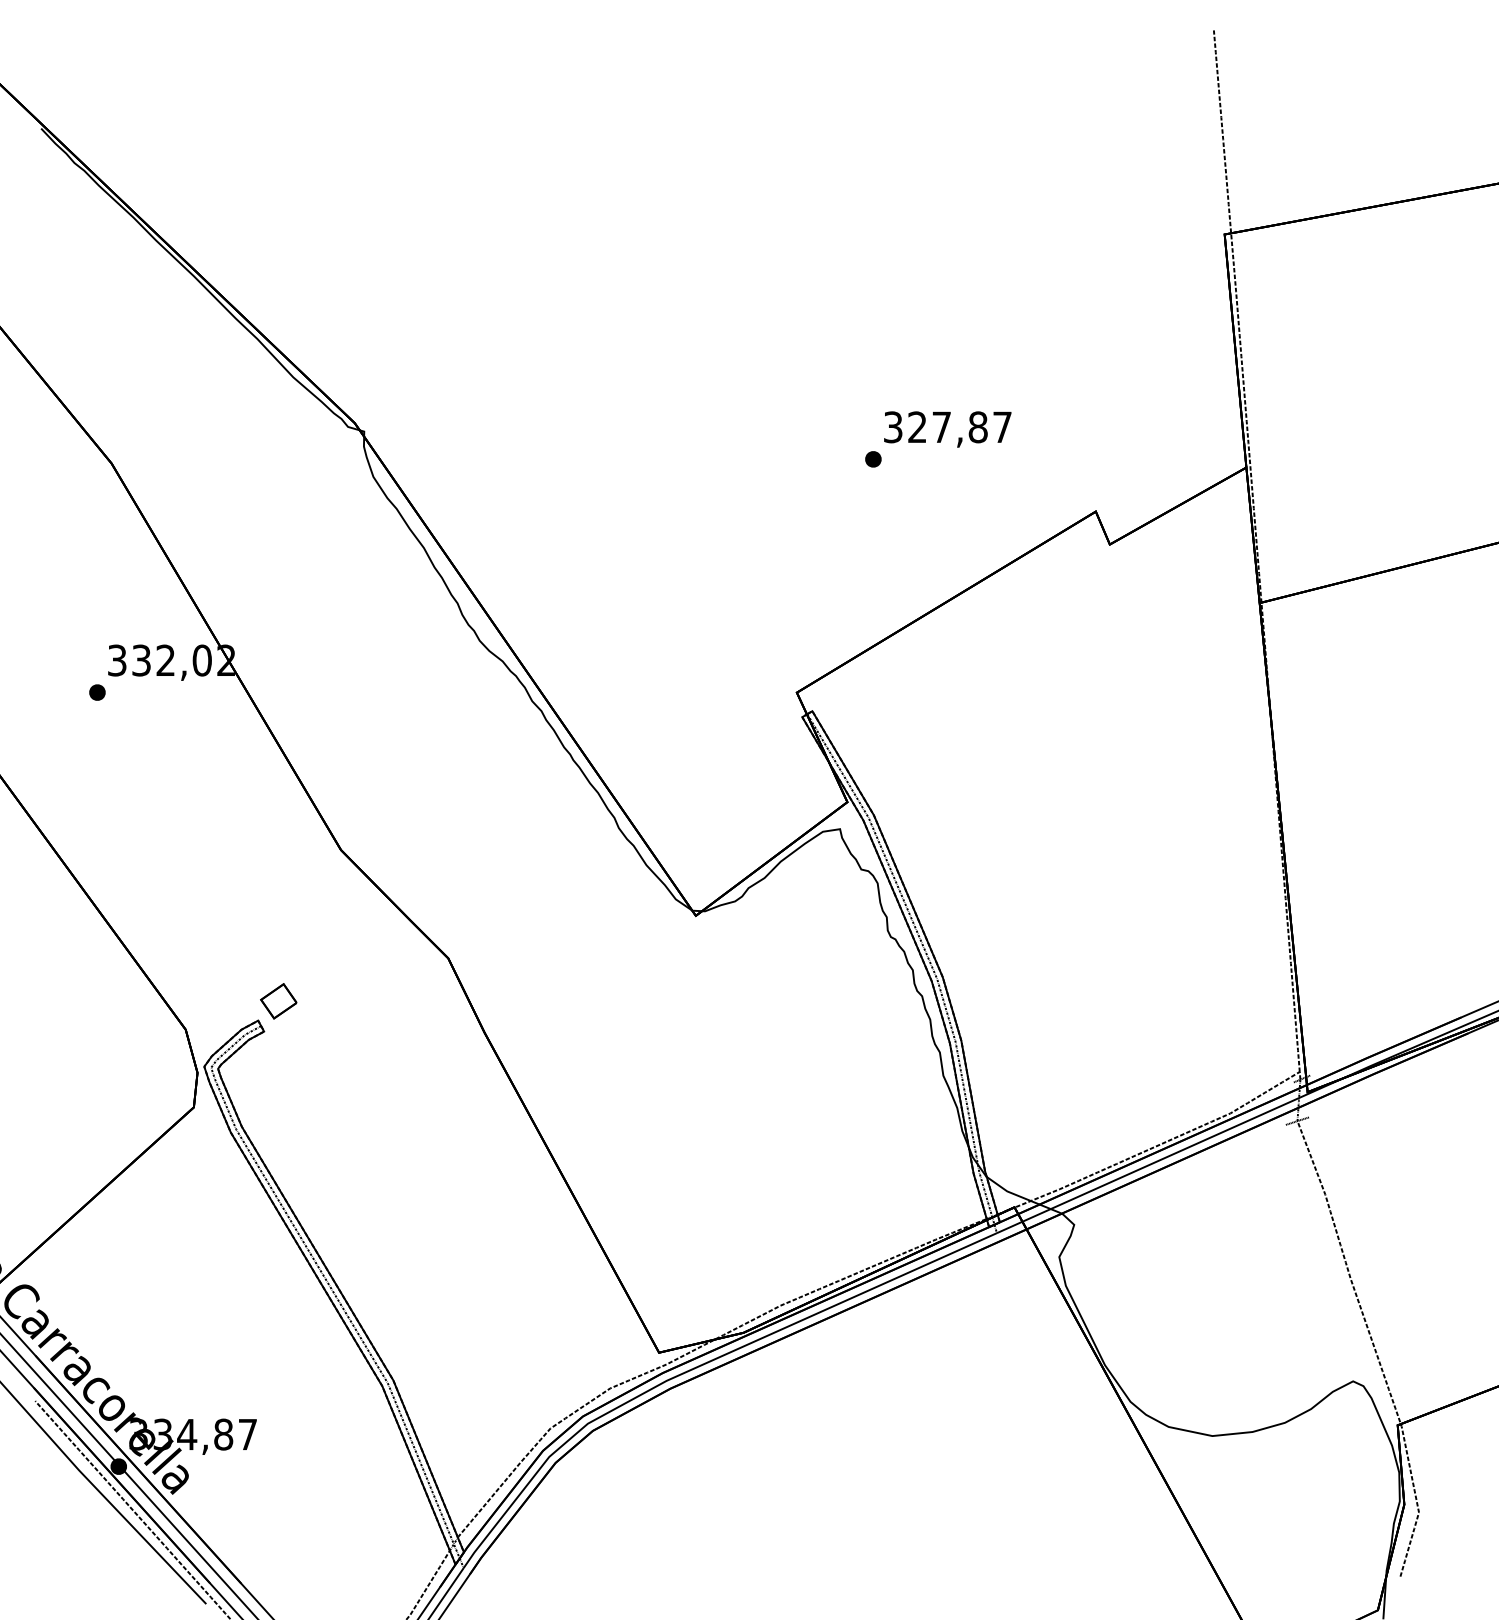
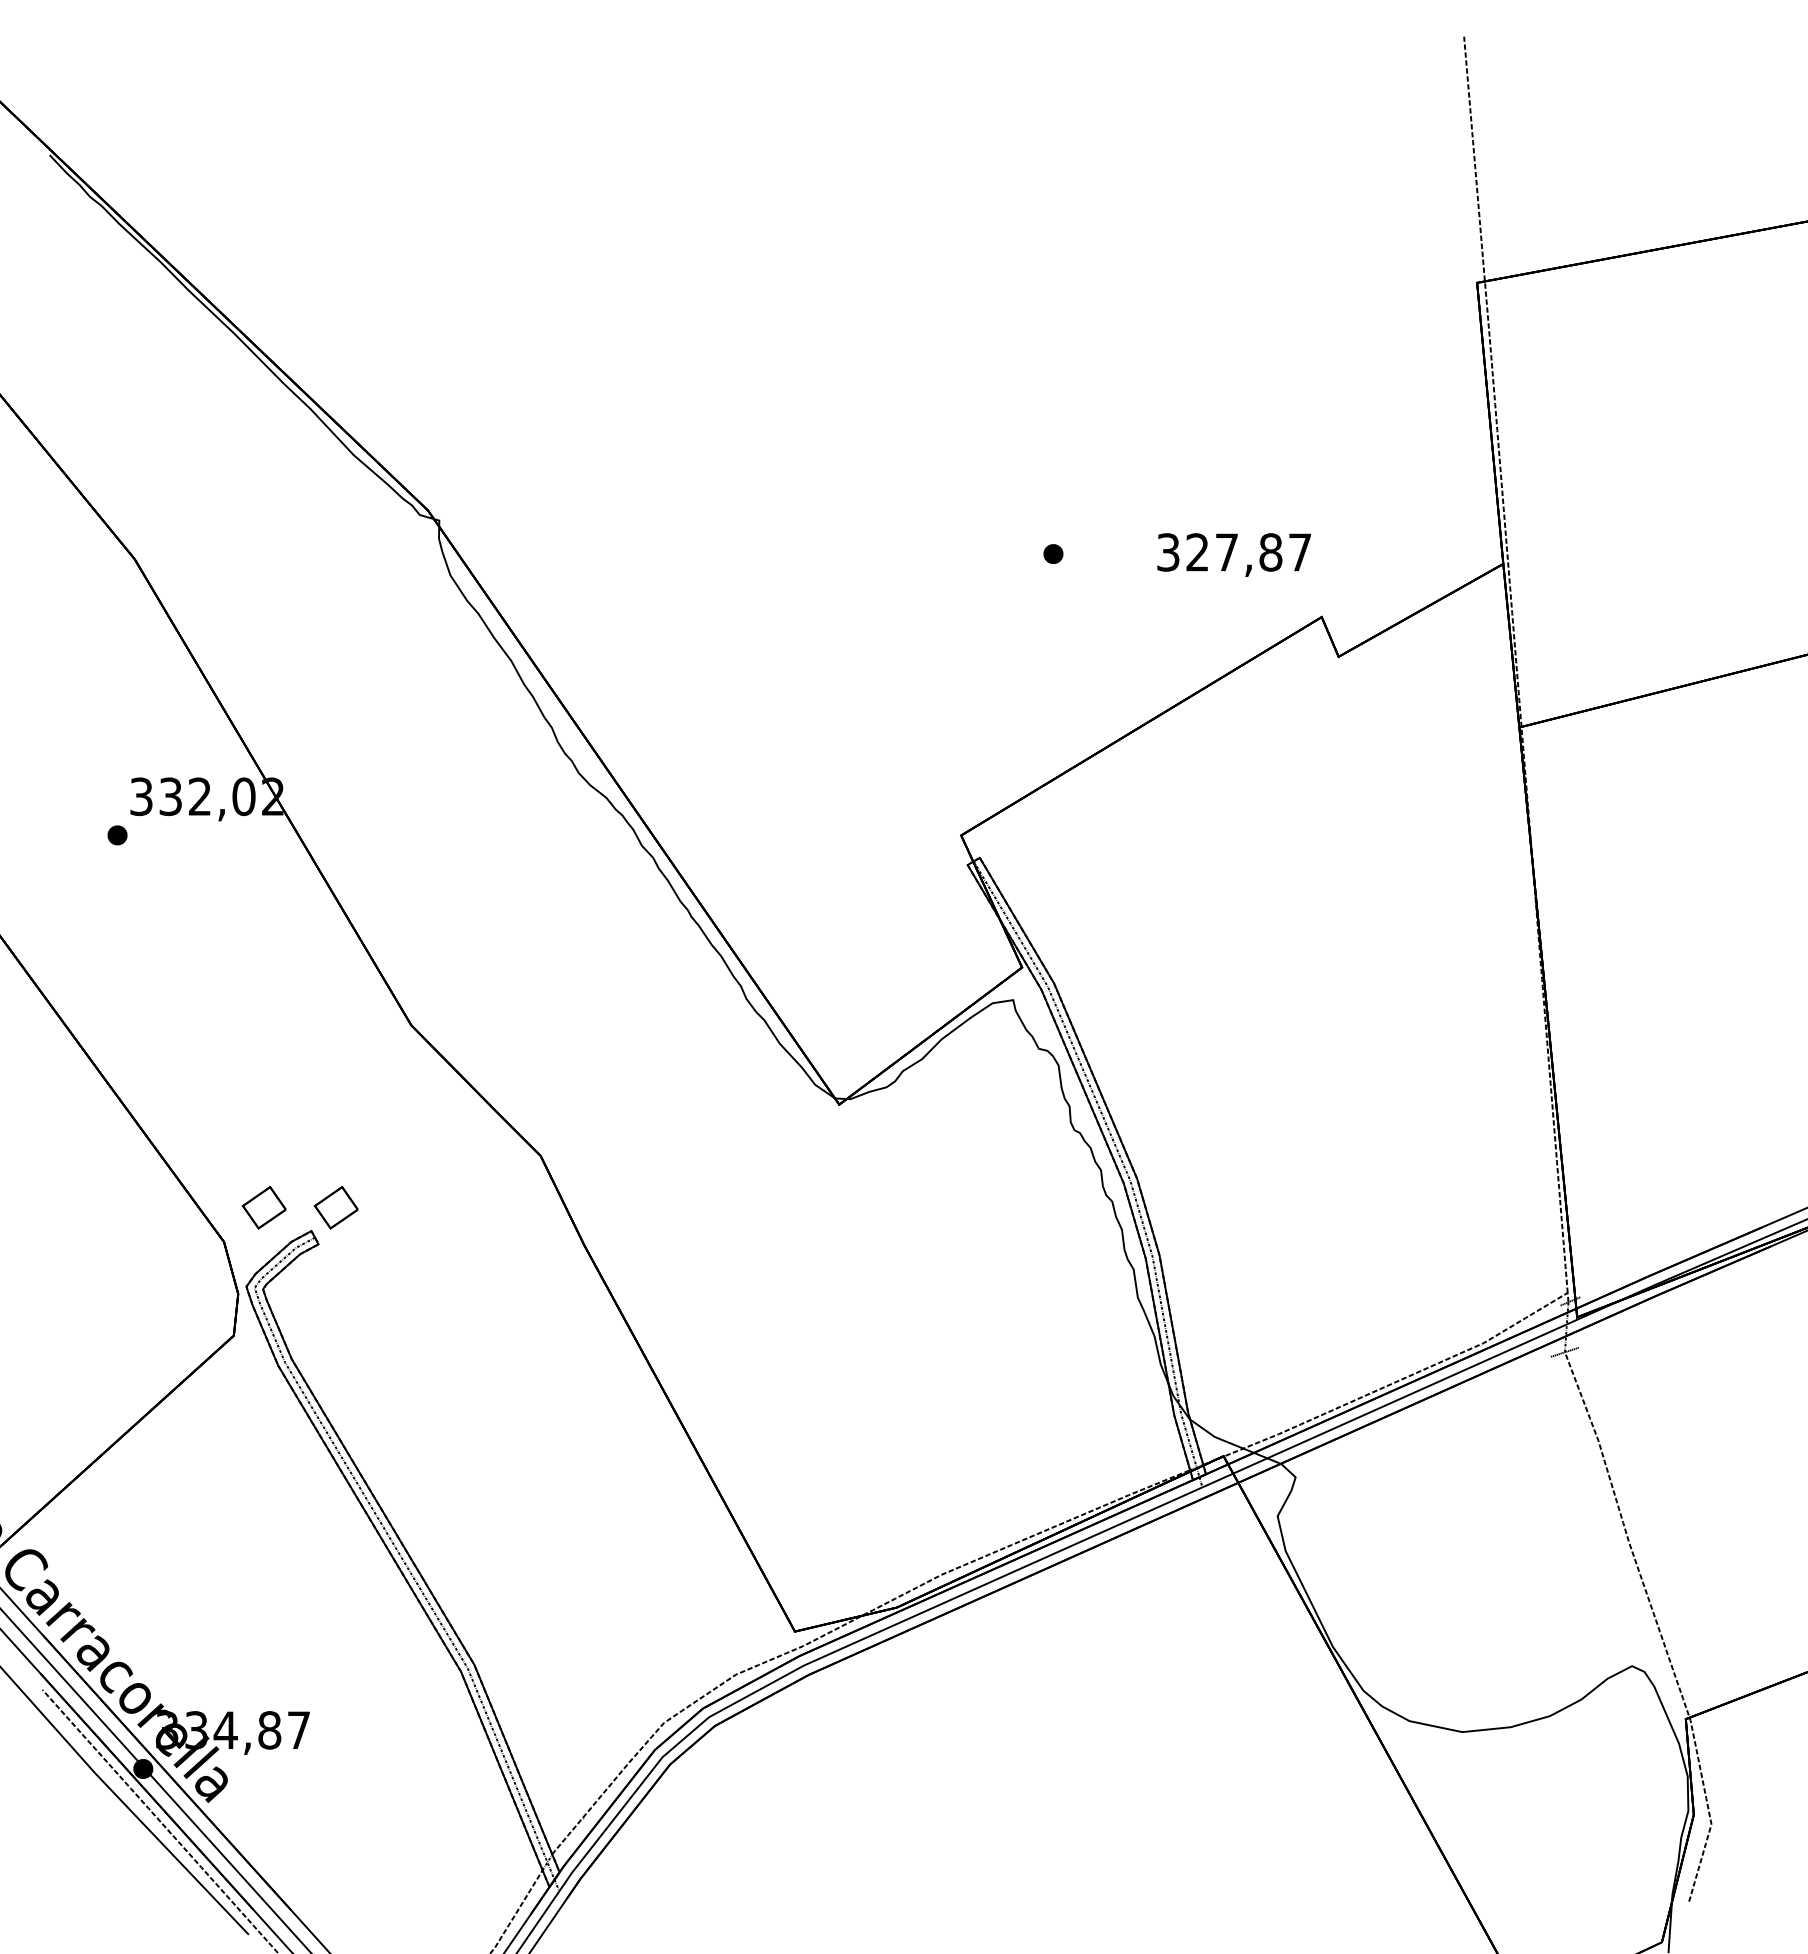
text: (947, 429) -> (1233, 554), moved
part: (218, 1001) -> (263, 1207), added

